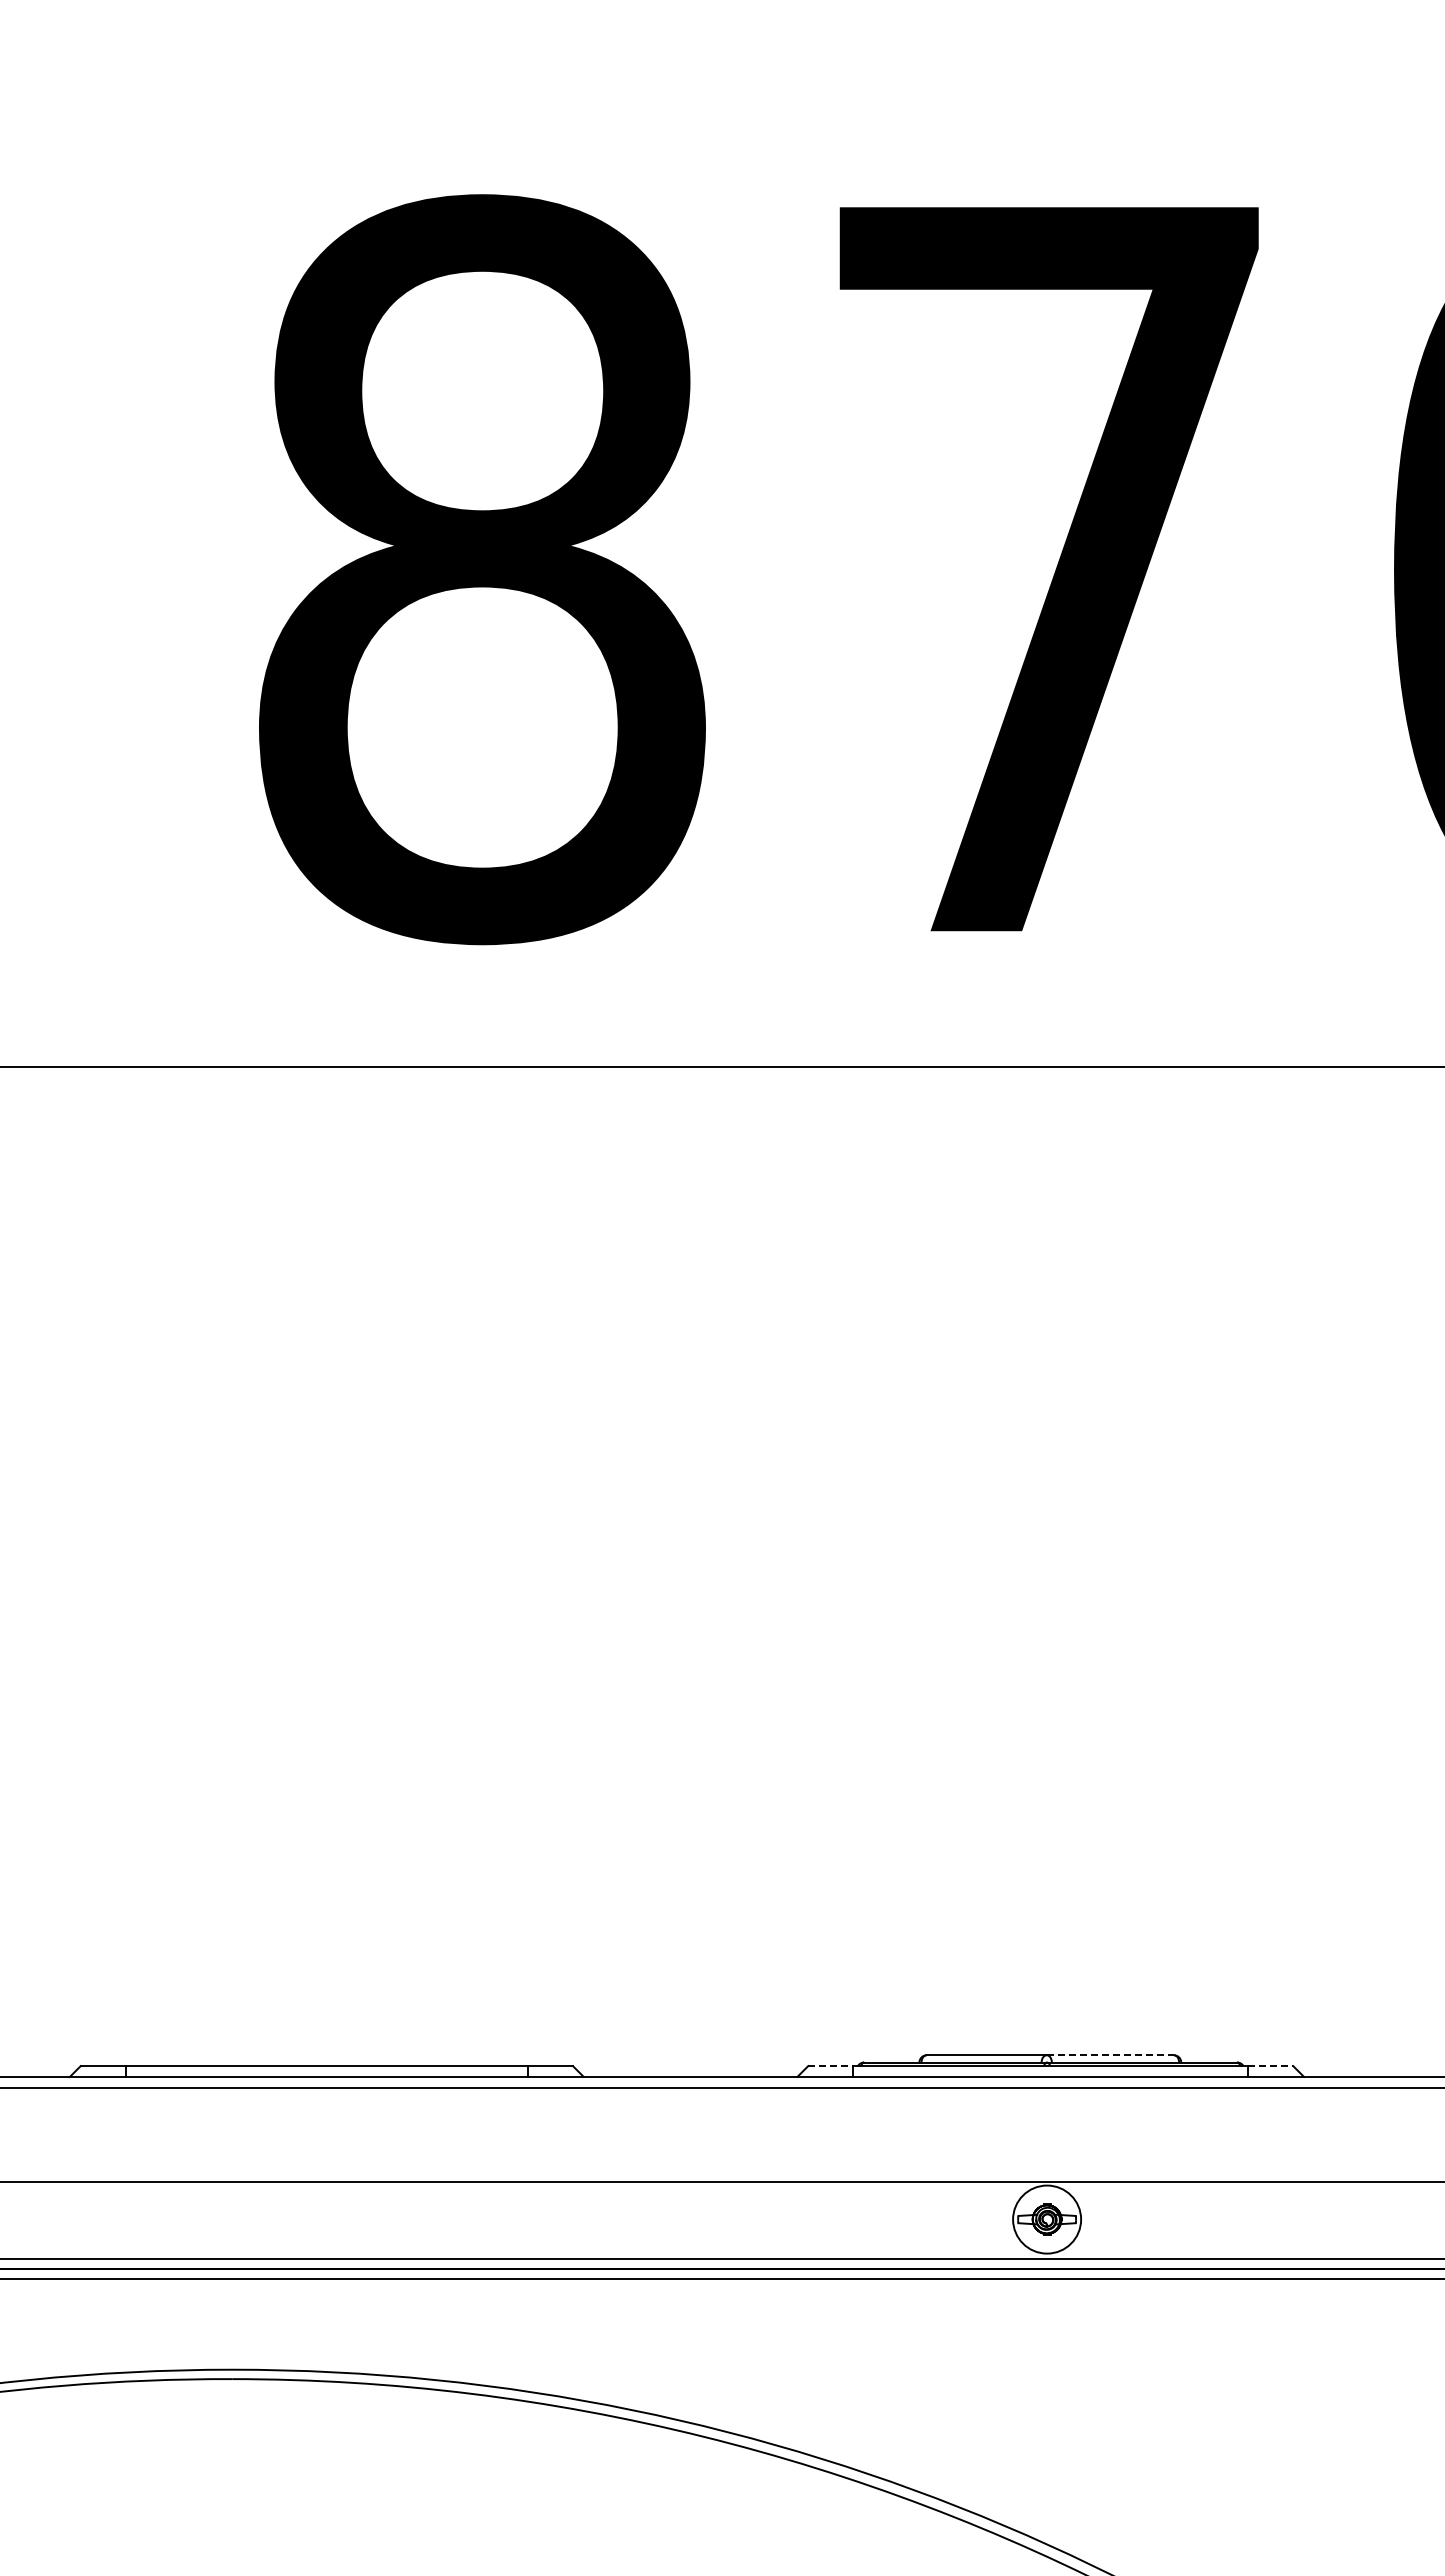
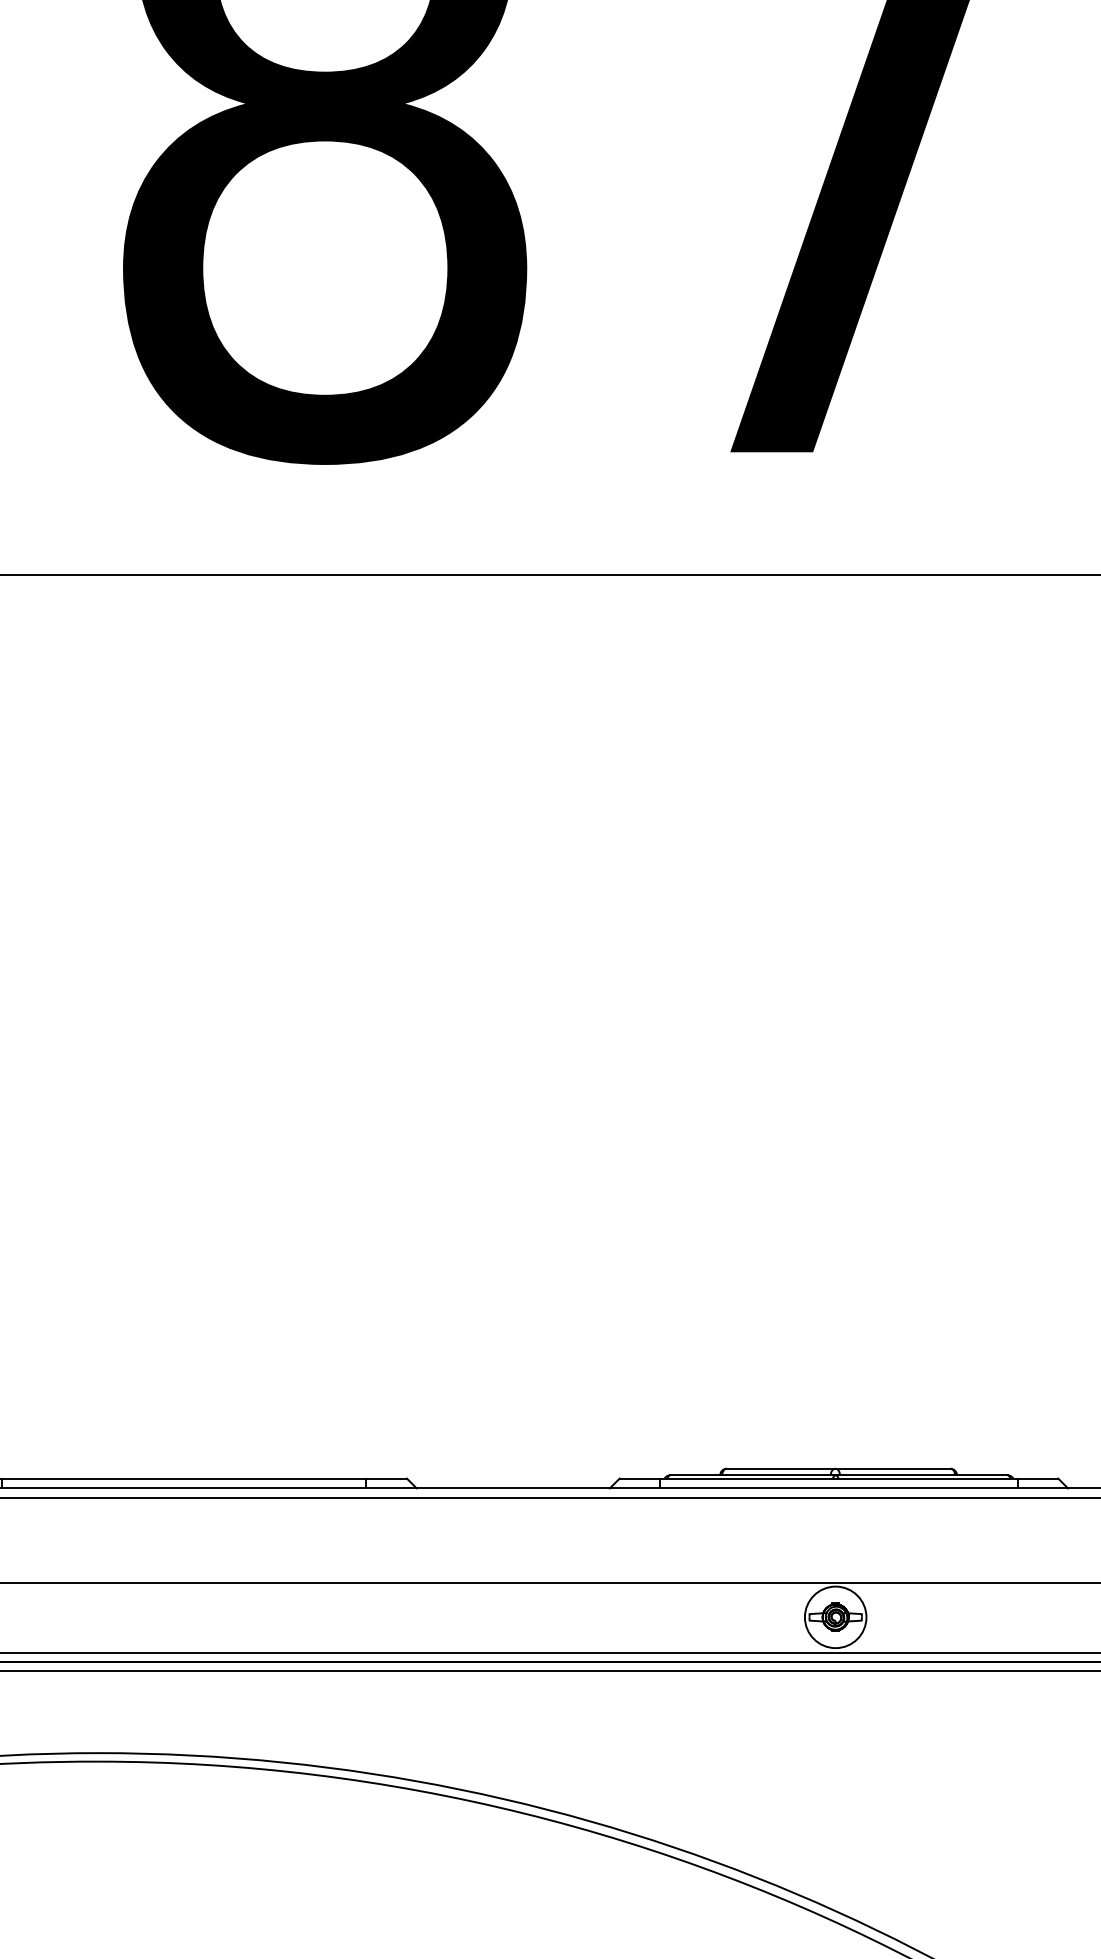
line: (1110, 2055) -> (893, 1468), dashed -> solid
line: (831, 2066) -> (640, 1478), dashed -> solid
line: (1271, 2066) -> (1038, 1478), dashed -> solid

